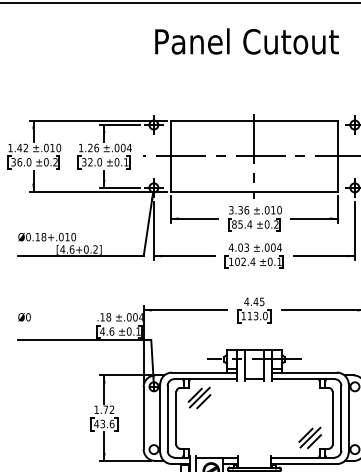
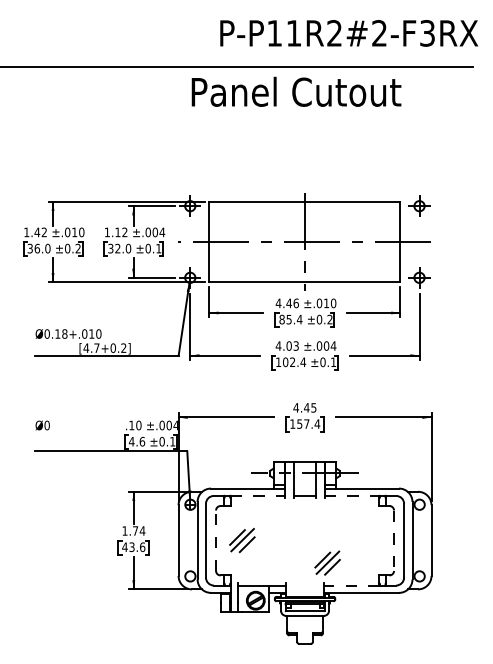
text: (247, 41) -> (296, 91), moved
text: (93, 148) -> (121, 232), 1.26 -> 1.12
text: (235, 210) -> (283, 303), 3.36 -> 4.46
text: (71, 248) -> (96, 347), [4.6+0.2] -> [4.7+0.2]
text: (257, 315) -> (308, 423), 113.0 -> 157.4
text: (108, 317) -> (138, 425), .18 -> .10
line: (212, 378) -> (257, 495), solid -> dashed
line: (296, 378) -> (352, 495), solid -> dashed
part: (199, 397) -> (242, 540), moved
text: (111, 409) -> (142, 530), 1.72 -> 1.74
line: (176, 418) -> (216, 540), solid -> dashed
line: (332, 419) -> (394, 541), solid -> dashed
part: (310, 437) -> (327, 562), moved
line: (295, 457) -> (351, 585), solid -> dashed

